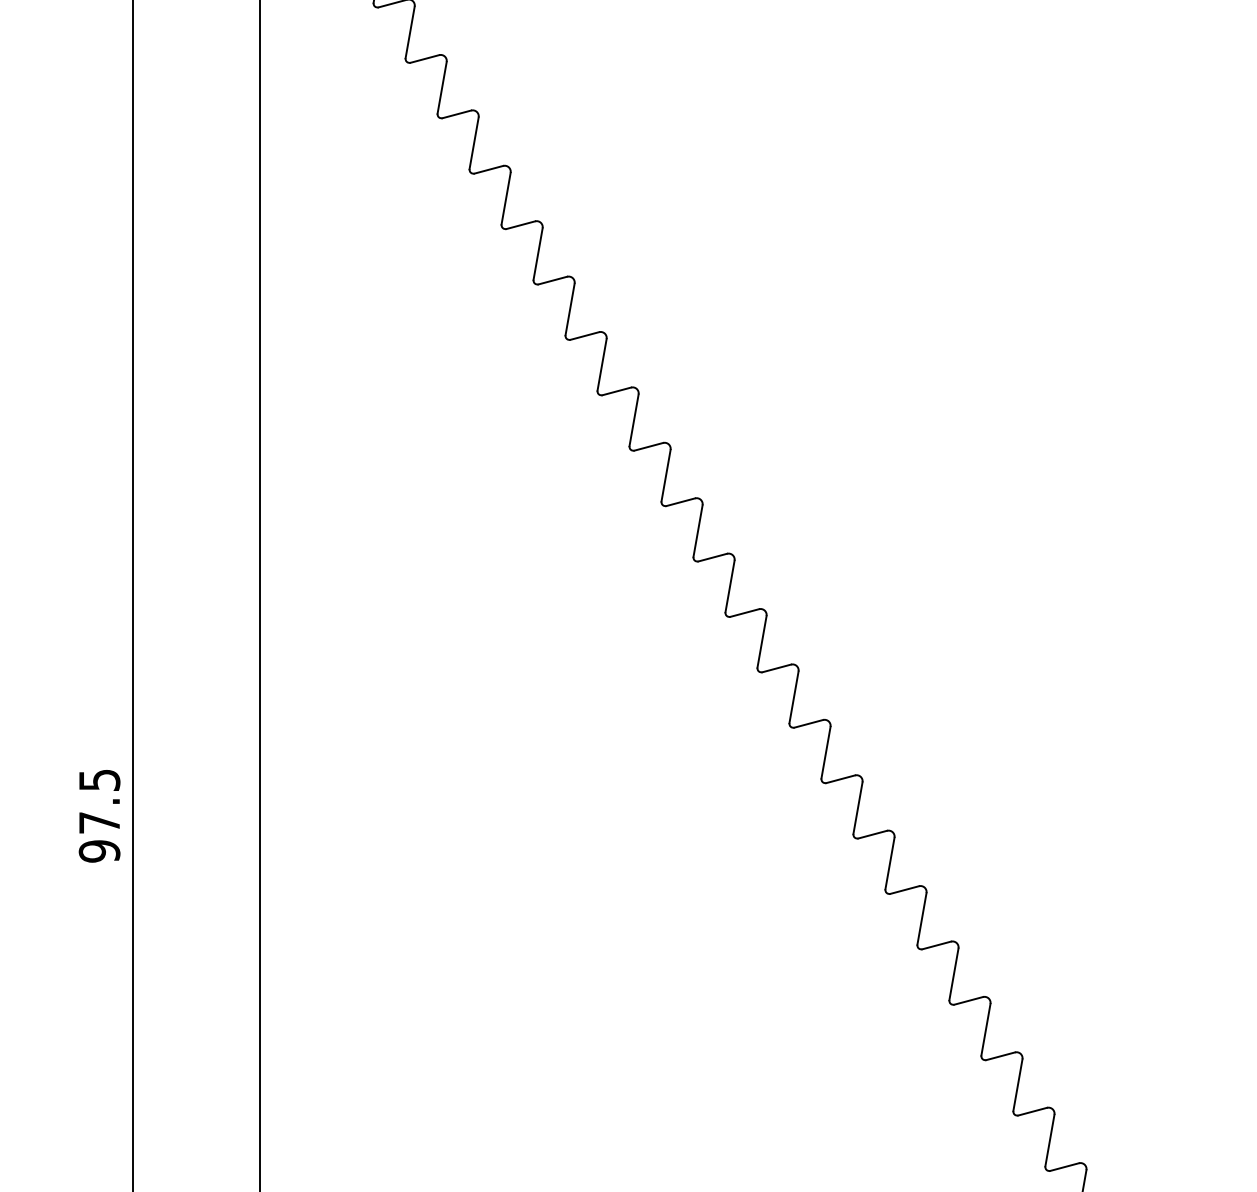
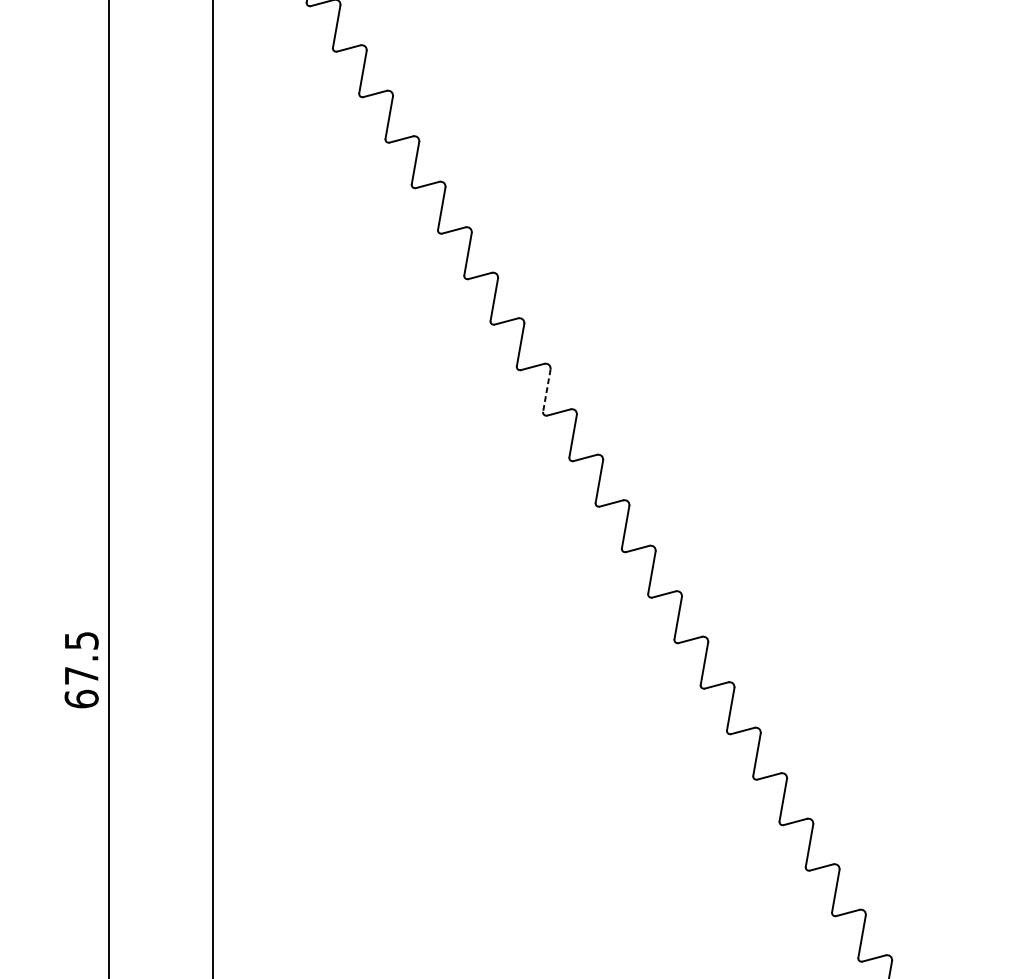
line: (665, 476) -> (546, 391), solid -> dashed
text: (99, 851) -> (81, 699), 97.5 -> 67.5

